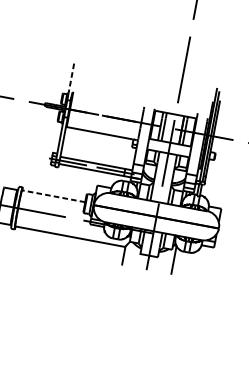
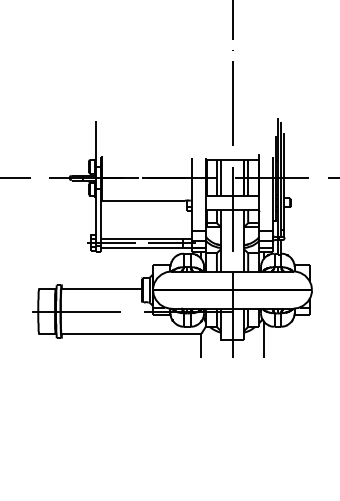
line: (71, 78) -> (96, 139), dashed -> solid
line: (53, 196) -> (101, 288), dashed -> solid

